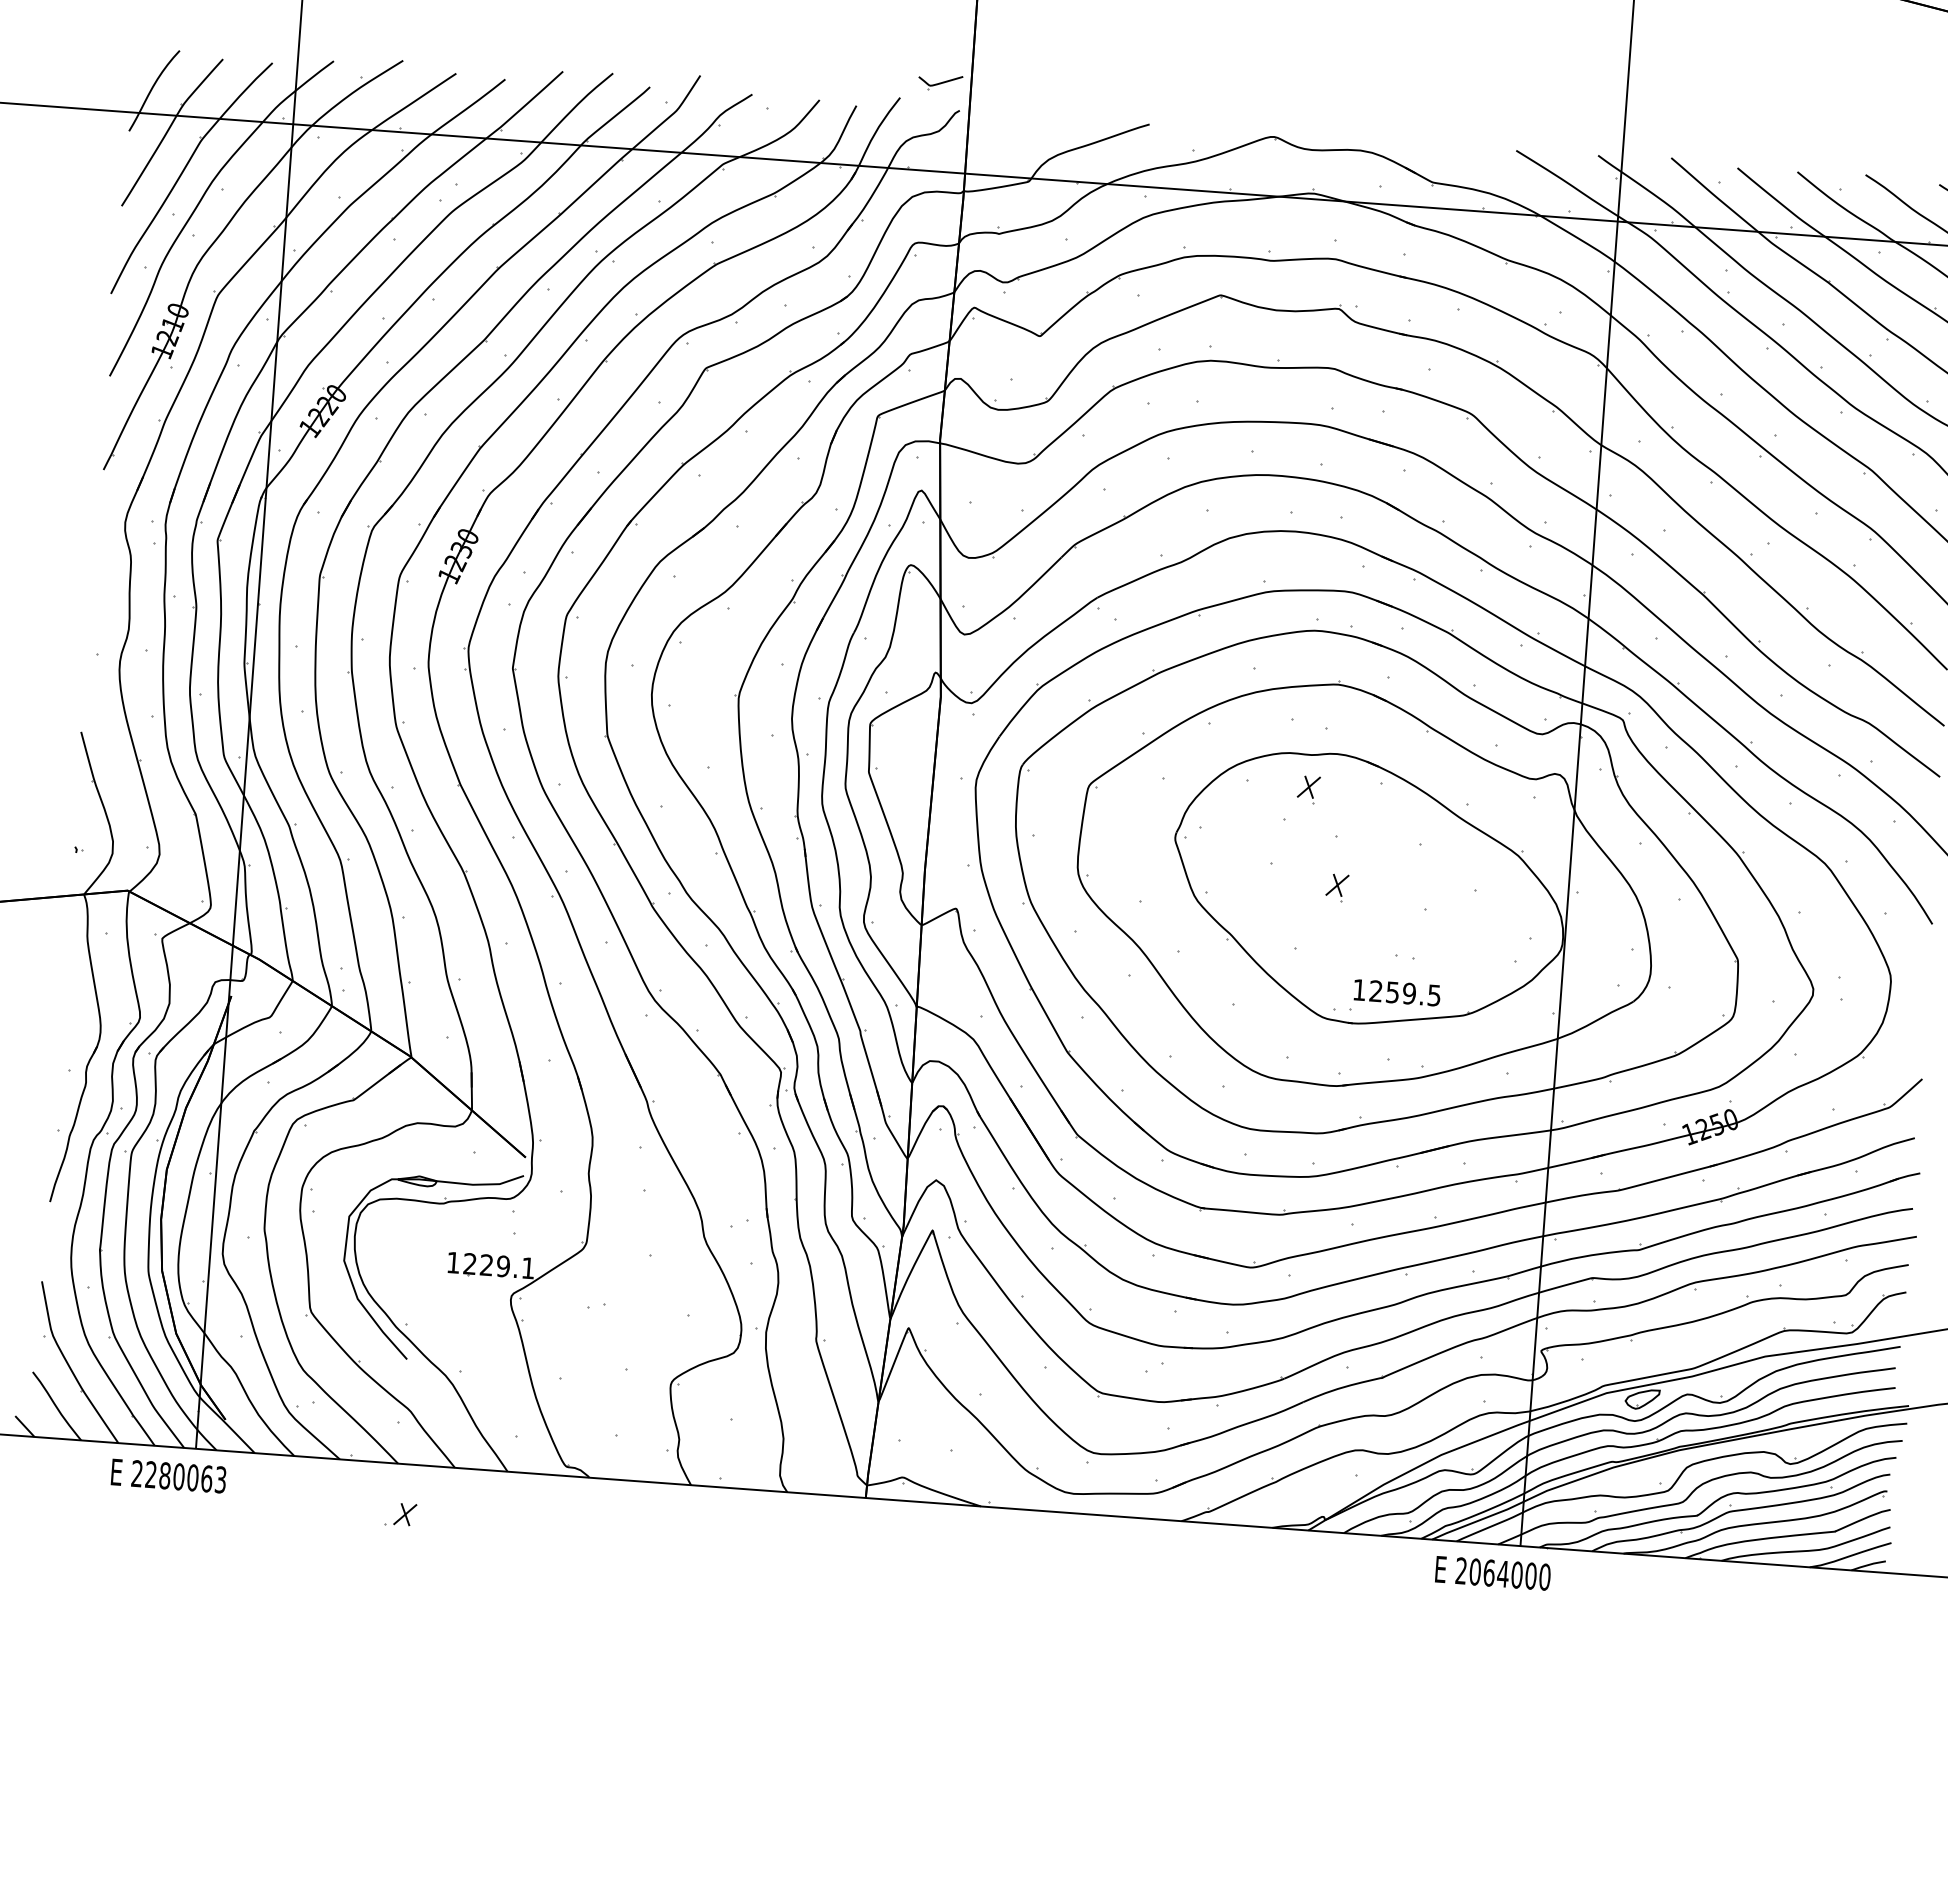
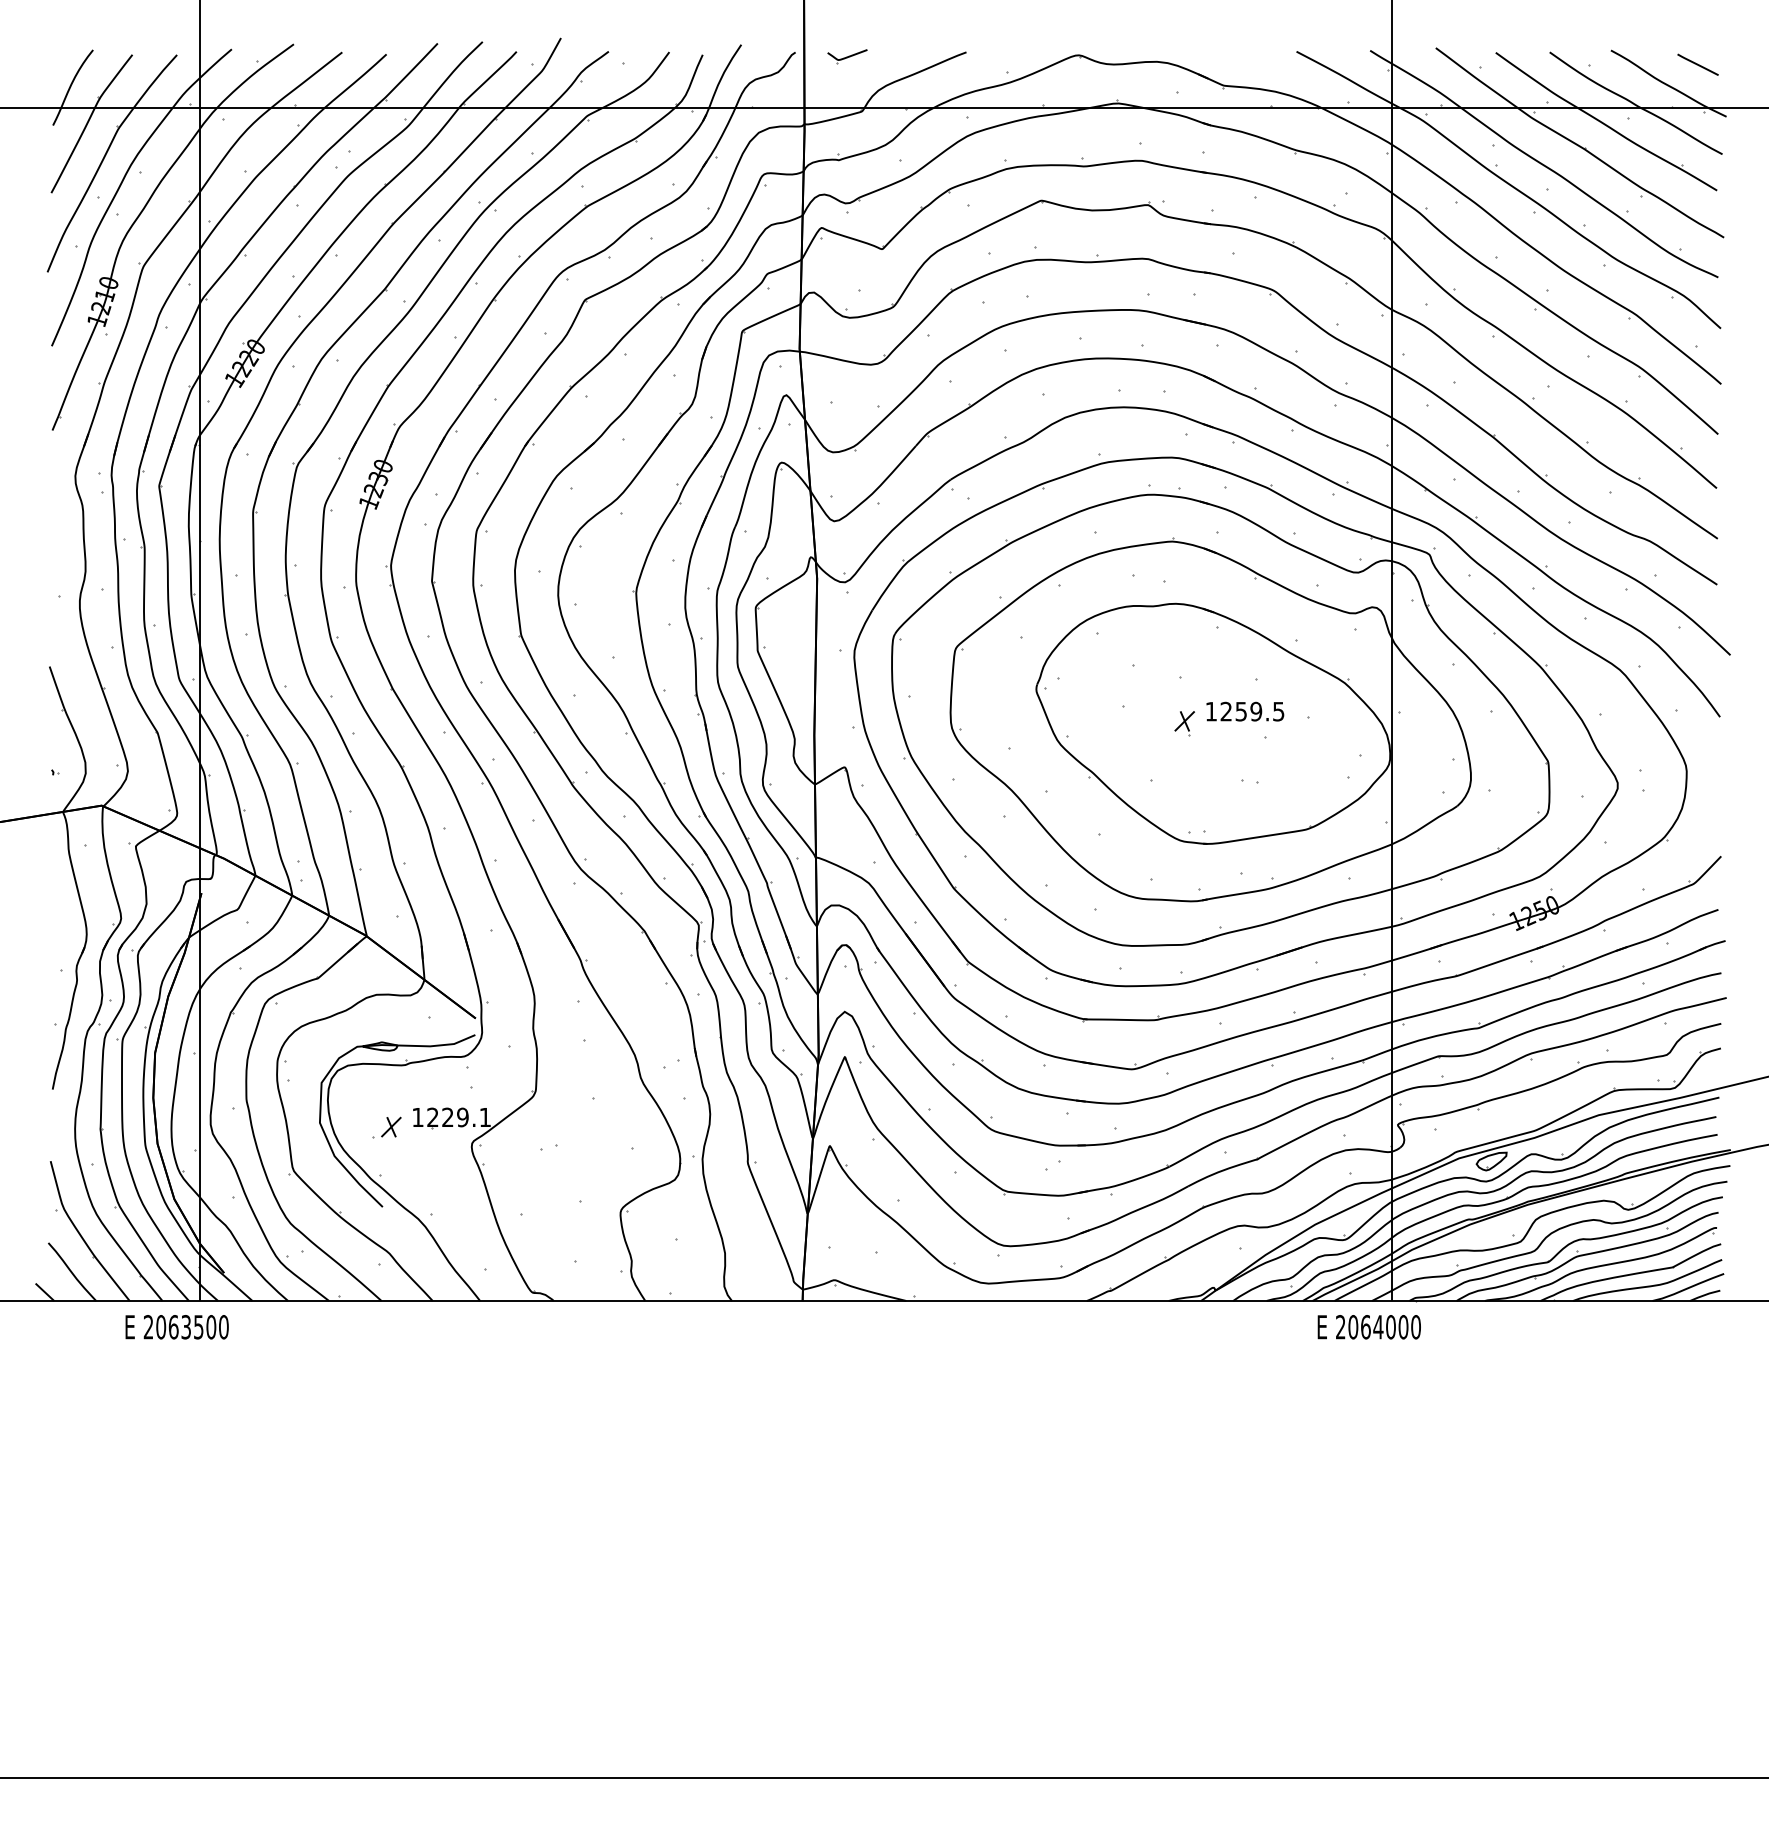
part: (940, 82) -> (847, 56), moved
part: (1308, 789) -> (1152, 637), removed
text: (1397, 992) -> (1245, 711), moved
text: (185, 1477) -> (192, 1327), 2280063 -> 2063500
part: (399, 1514) -> (386, 1127), moved

